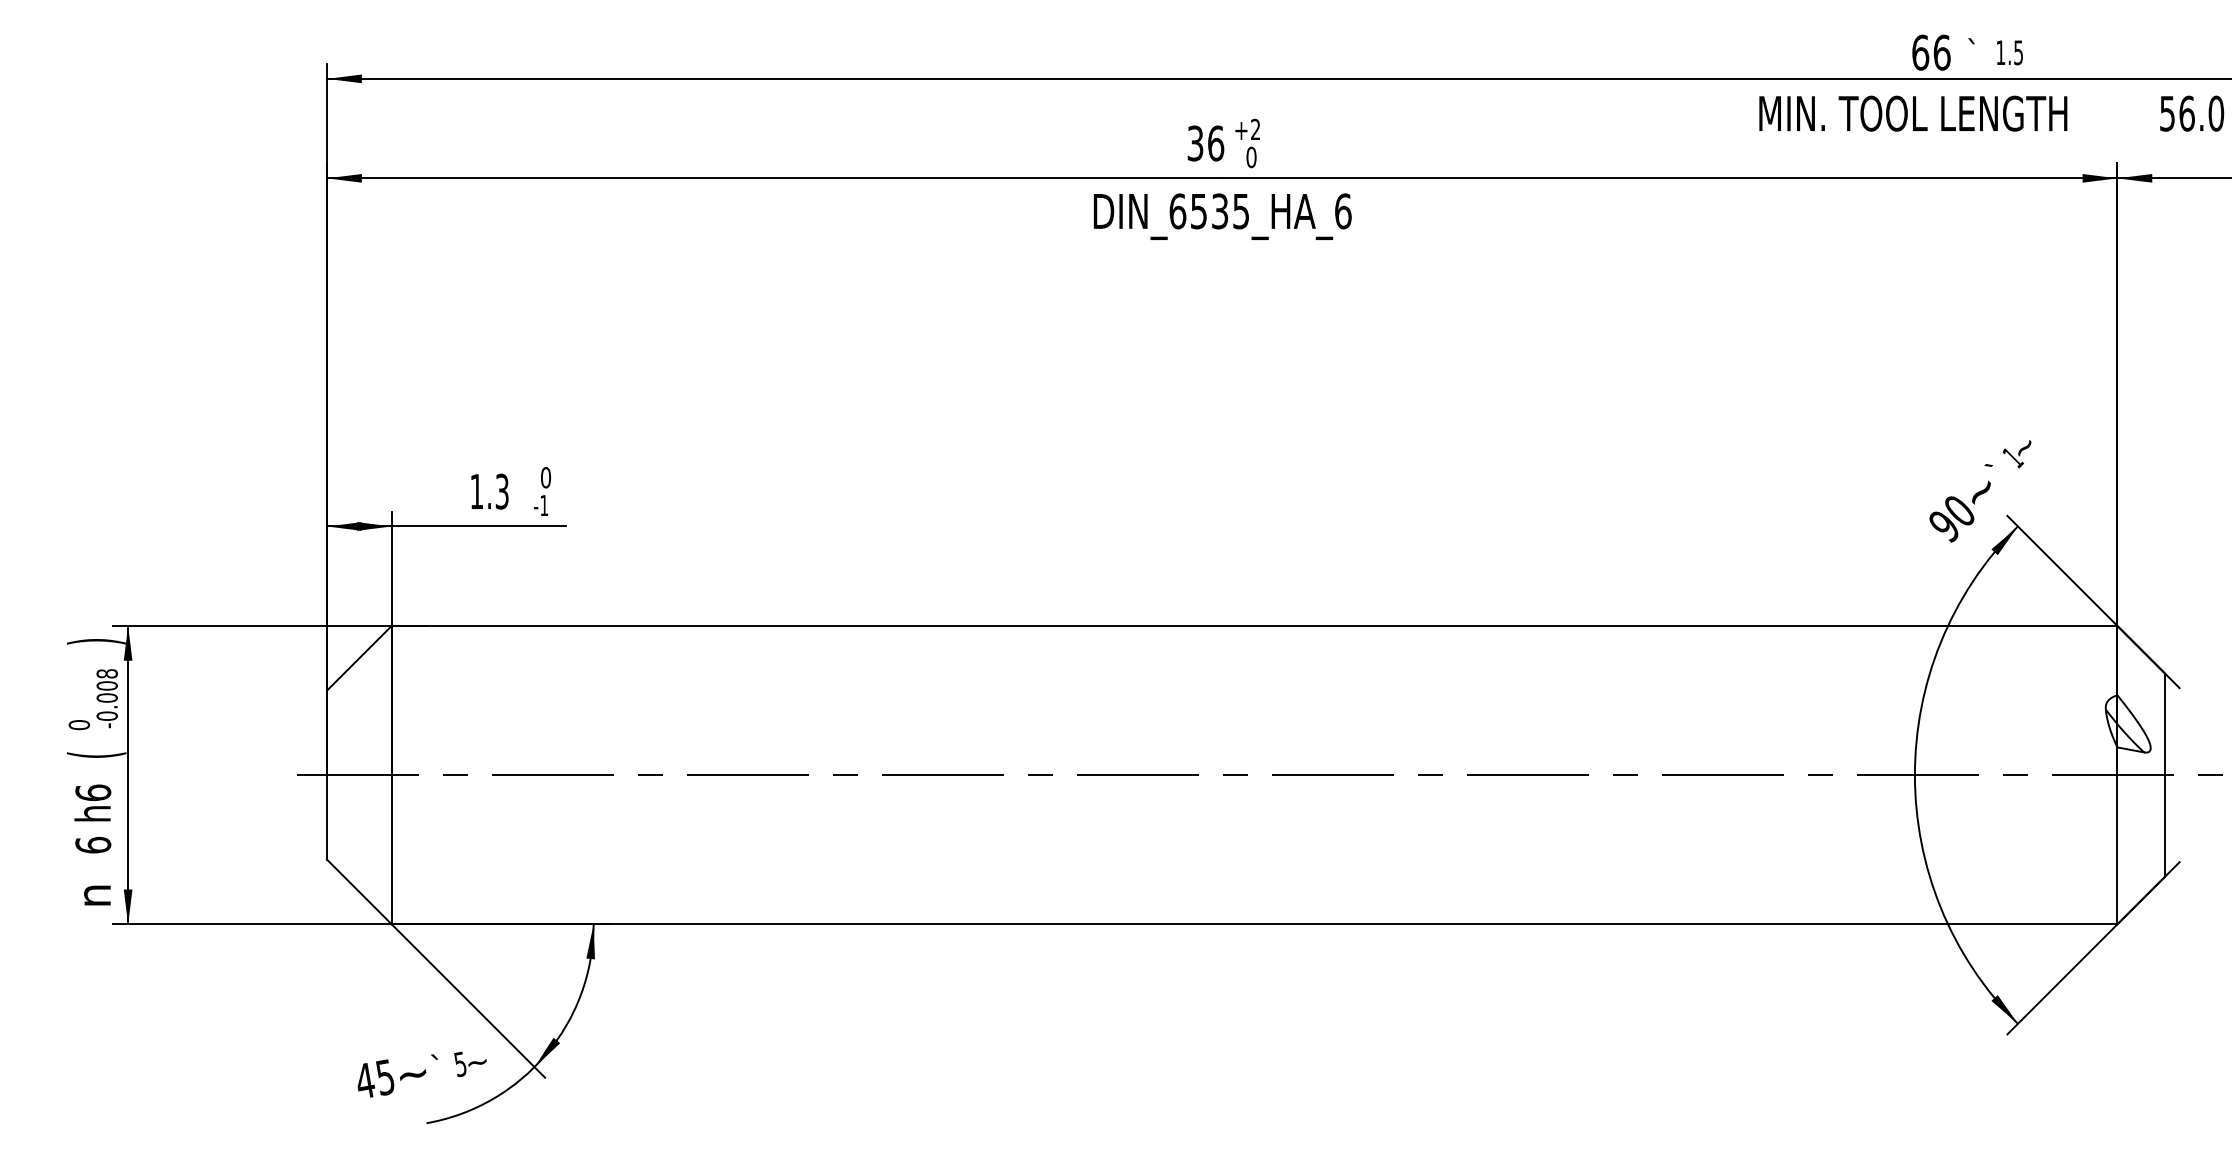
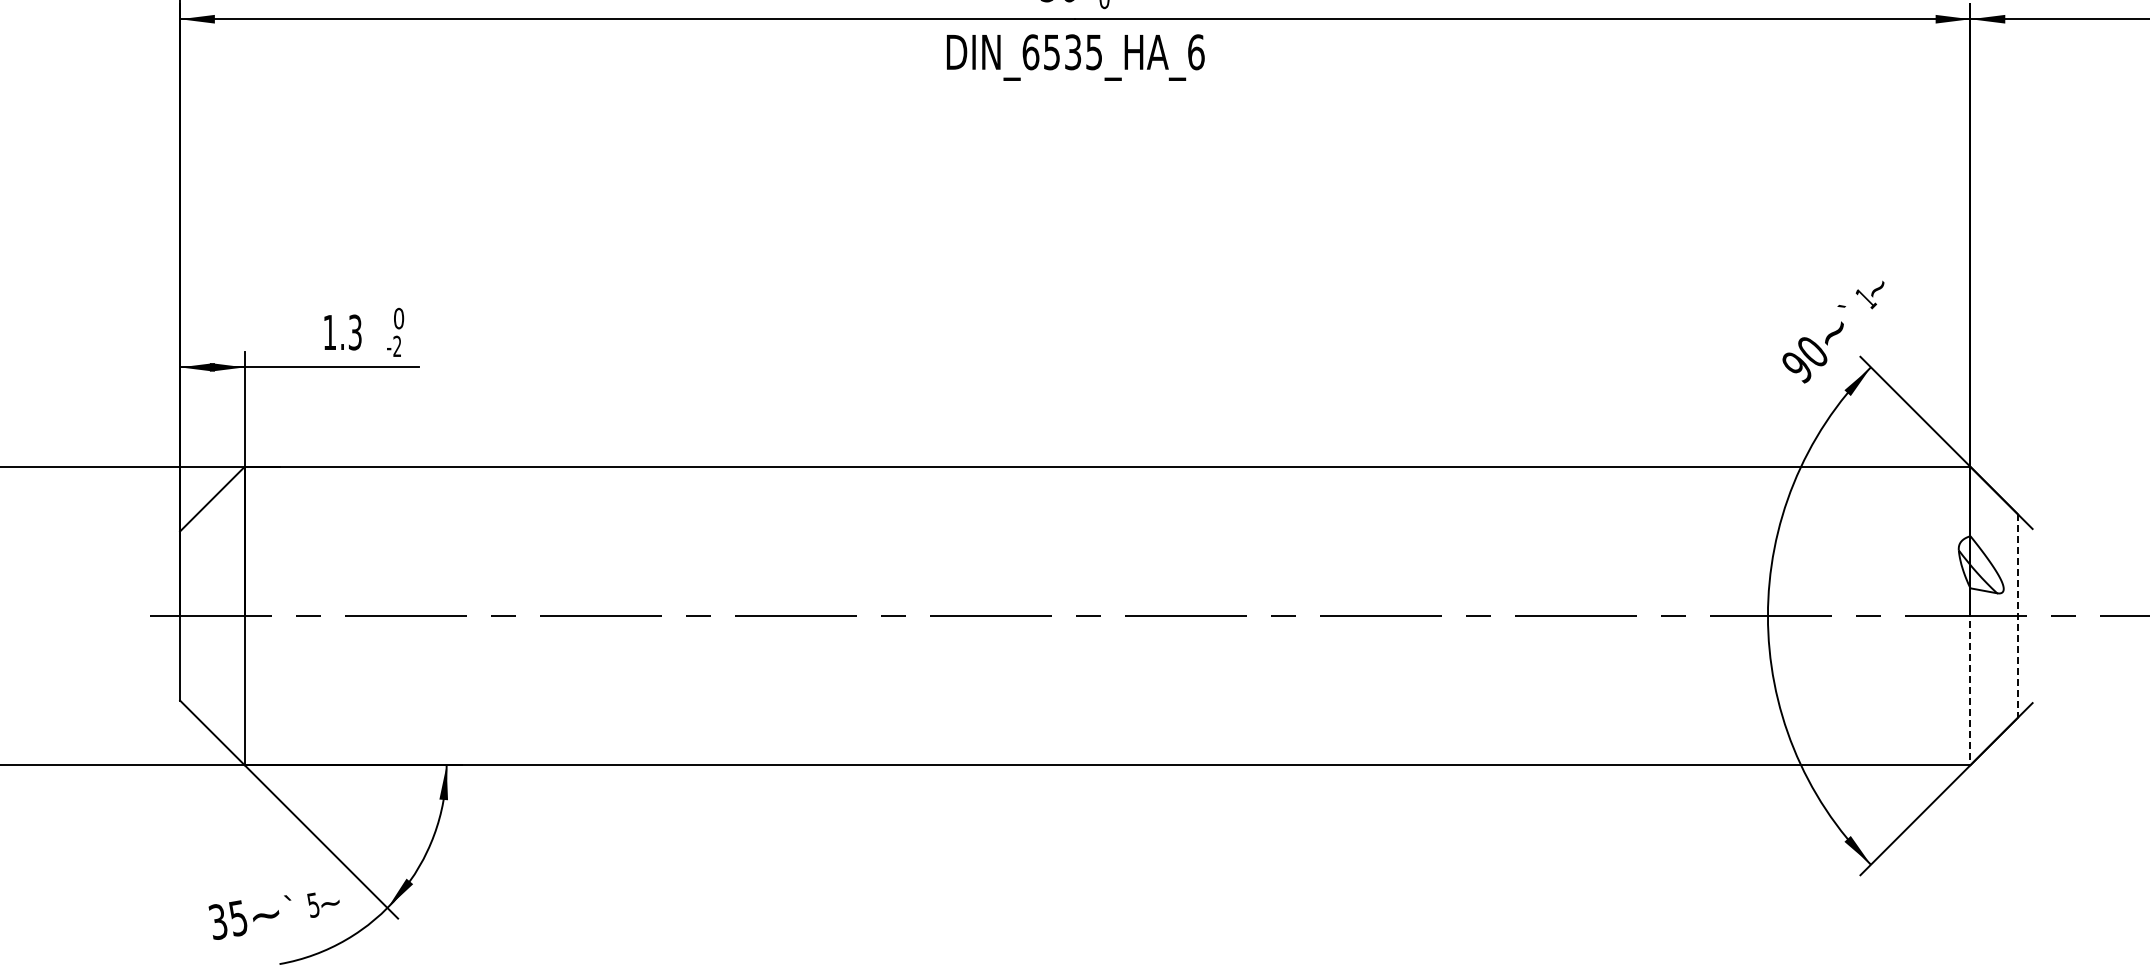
text: (544, 504) -> (397, 345), -1 -> -2
line: (2165, 775) -> (2018, 616), solid -> dashed
line: (2117, 836) -> (1970, 677), solid -> dashed
text: (365, 1081) -> (218, 922), 45 -> 35

